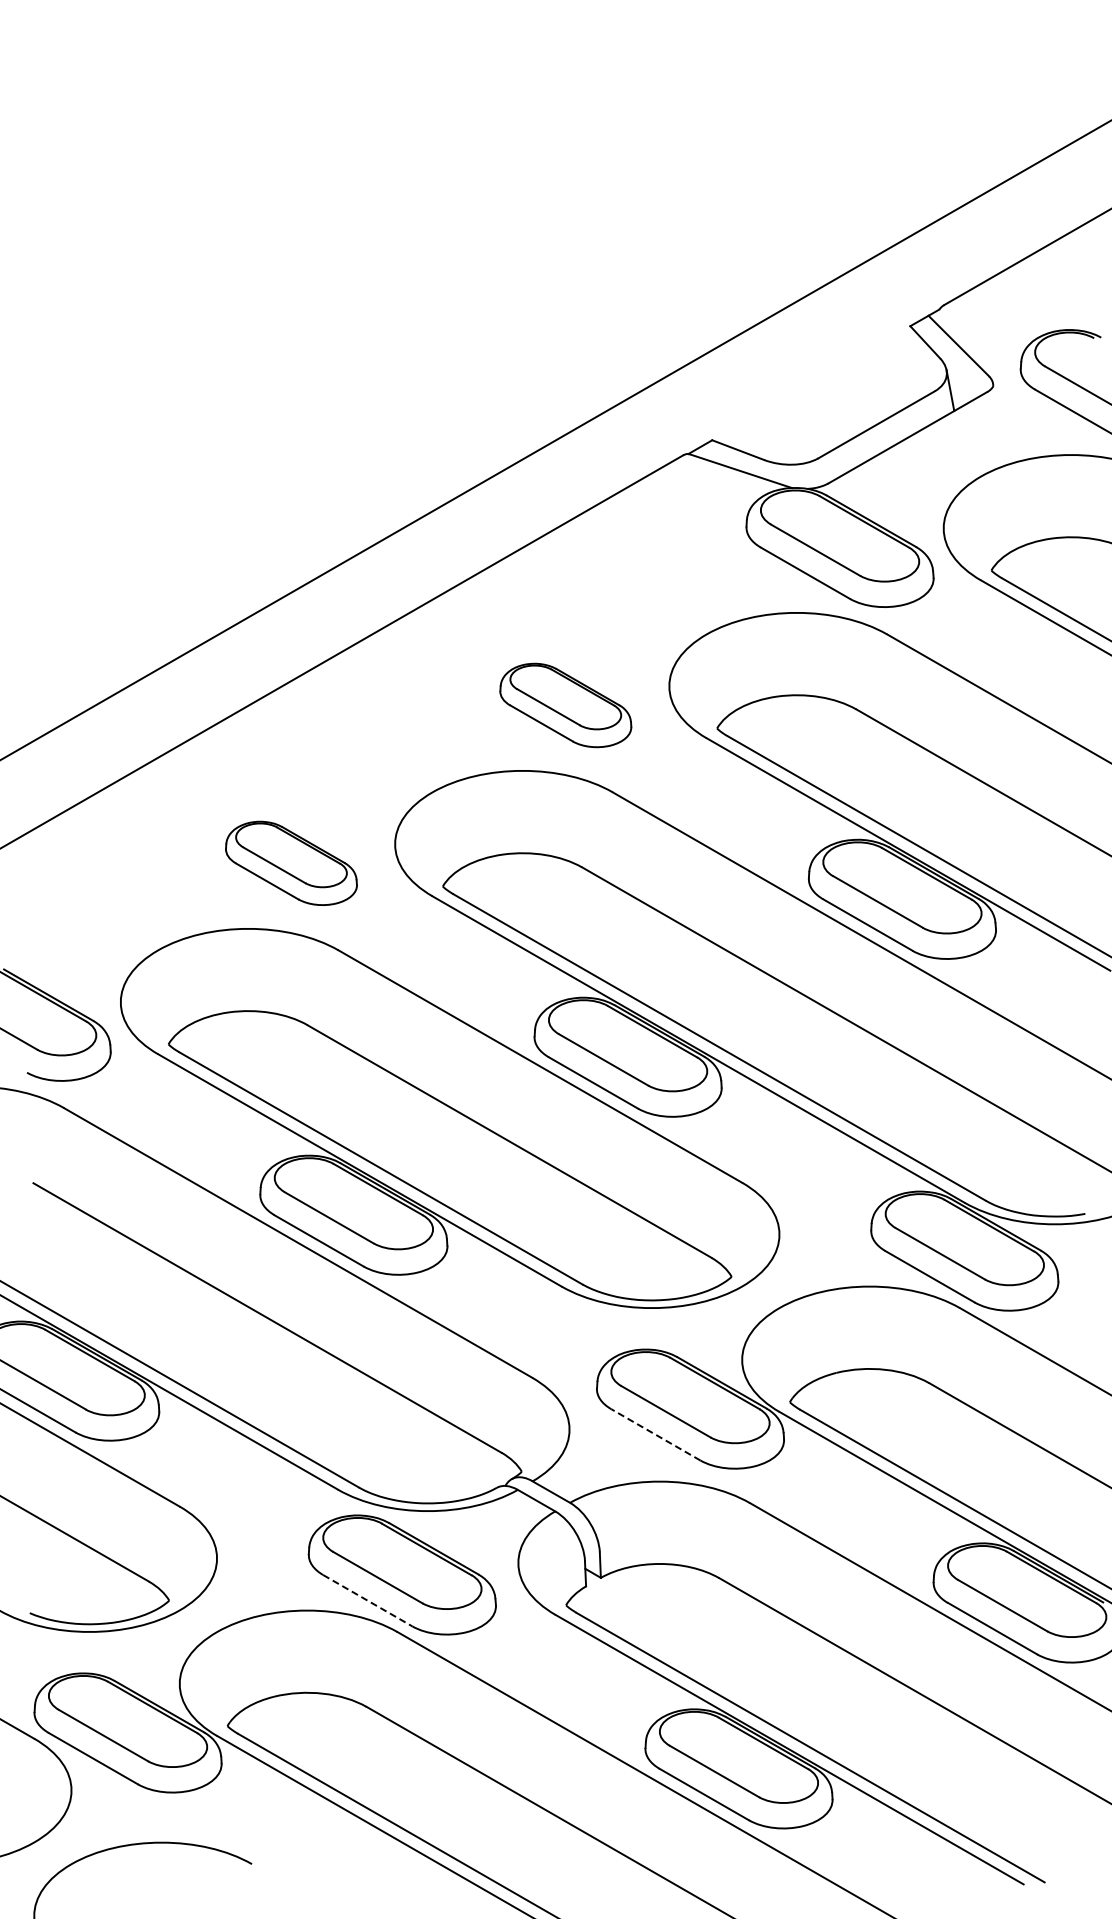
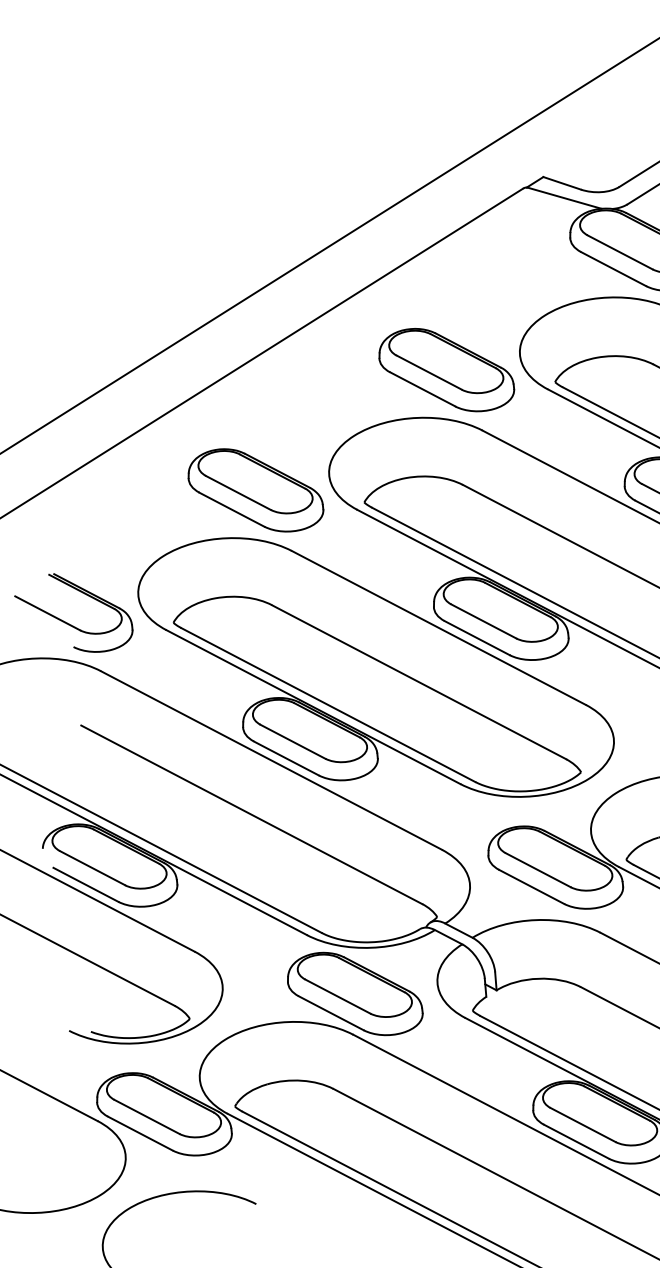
part: (565, 705) -> (446, 370), size x1.43
part: (291, 863) -> (255, 490), size x1.43
line: (655, 1434) -> (531, 886), dashed -> solid
line: (368, 1600) -> (331, 1013), dashed -> solid

